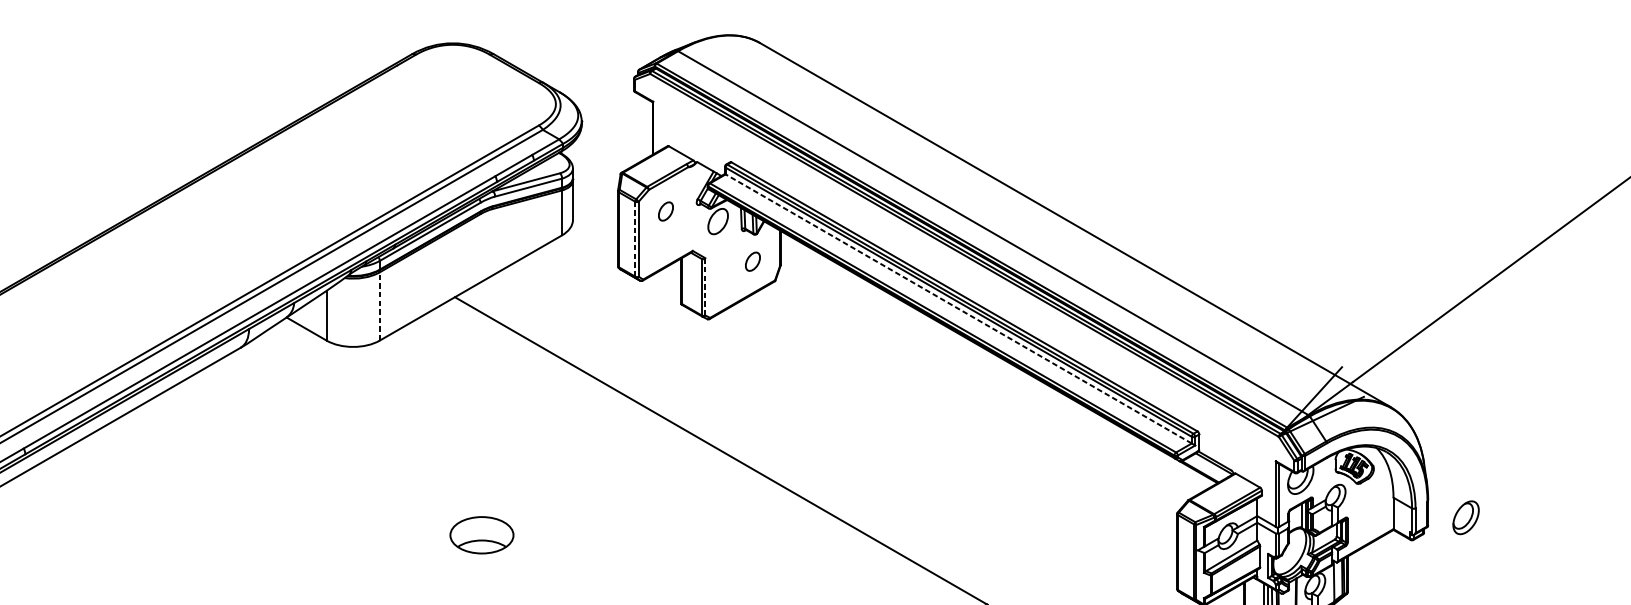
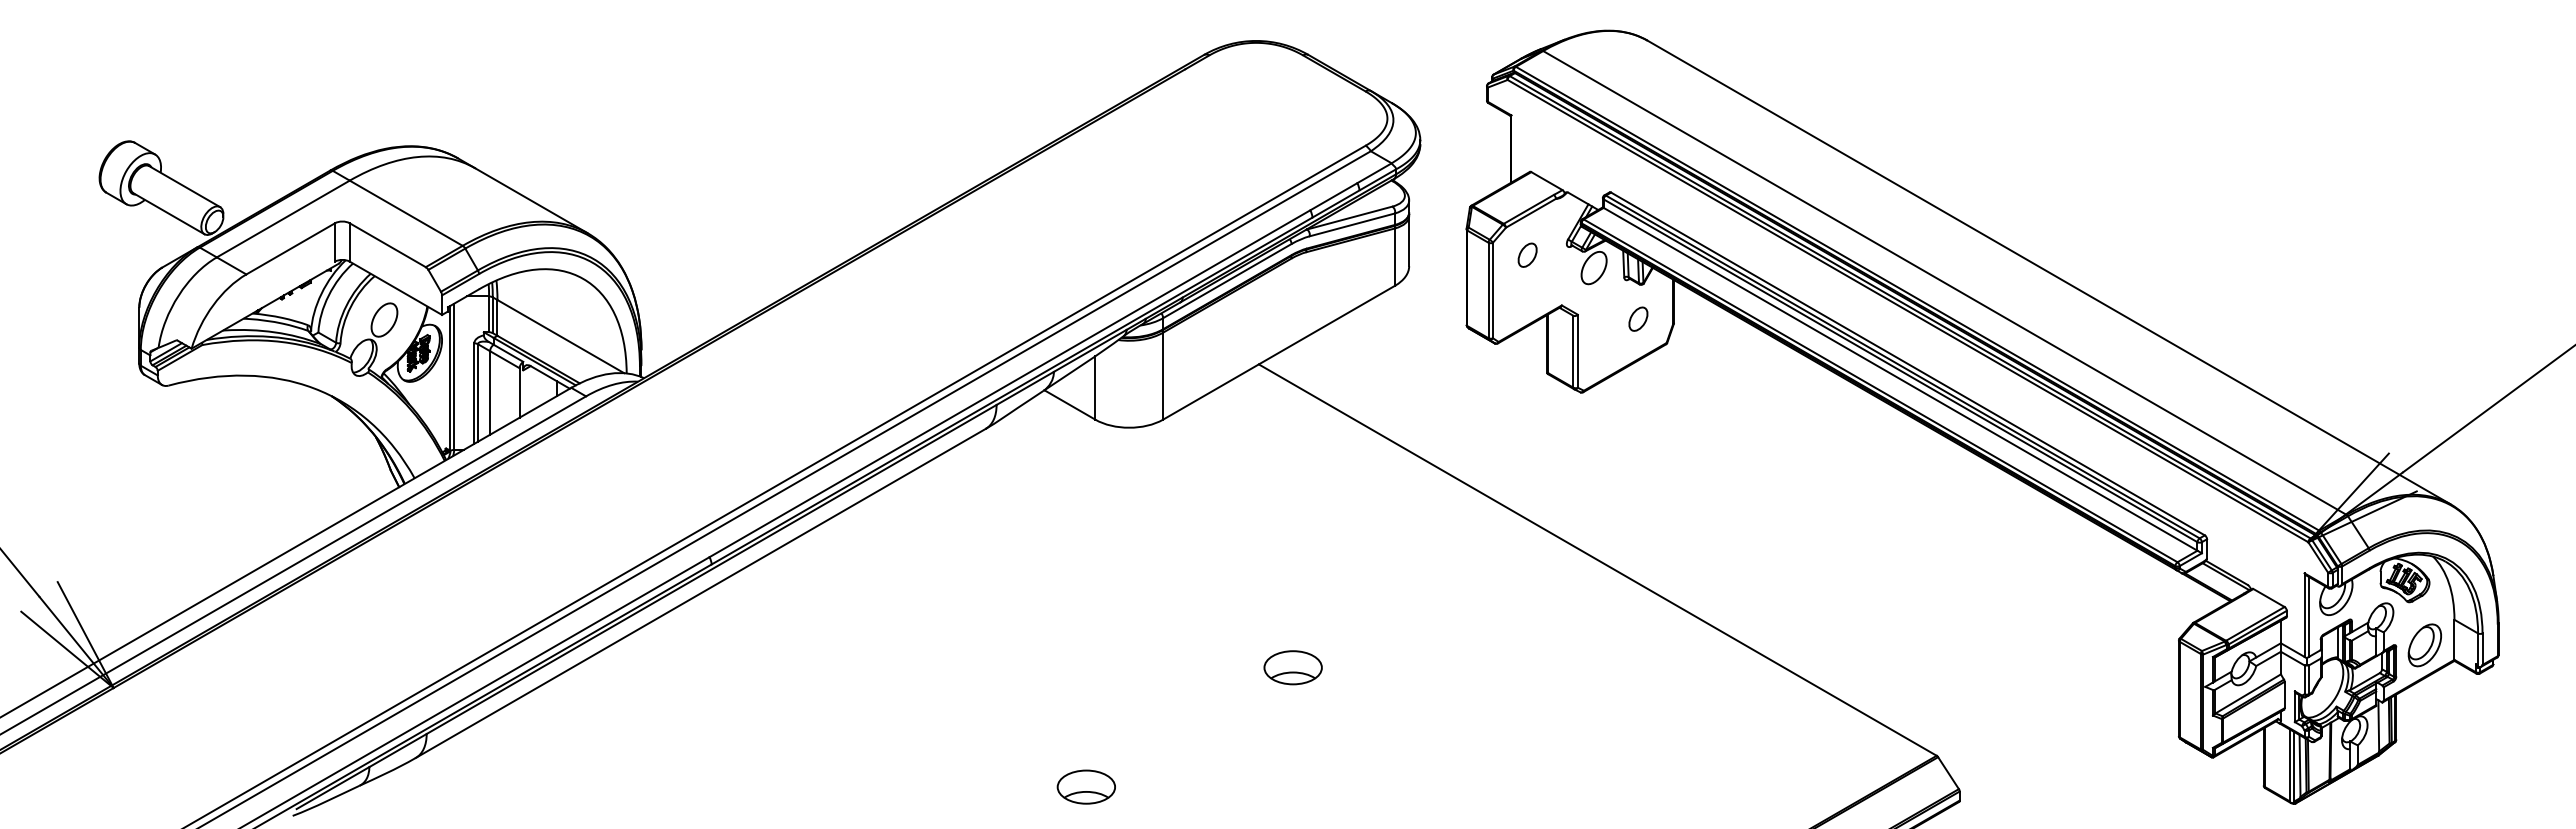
line: (635, 239) -> (1488, 290), dashed -> solid
line: (705, 287) -> (1577, 351), dashed -> solid
line: (380, 305) -> (1163, 375), dashed -> solid
line: (958, 309) -> (1900, 379), dashed -> solid
part: (1465, 517) -> (2424, 645), moved
part: (481, 535) -> (1292, 667), size x0.71

